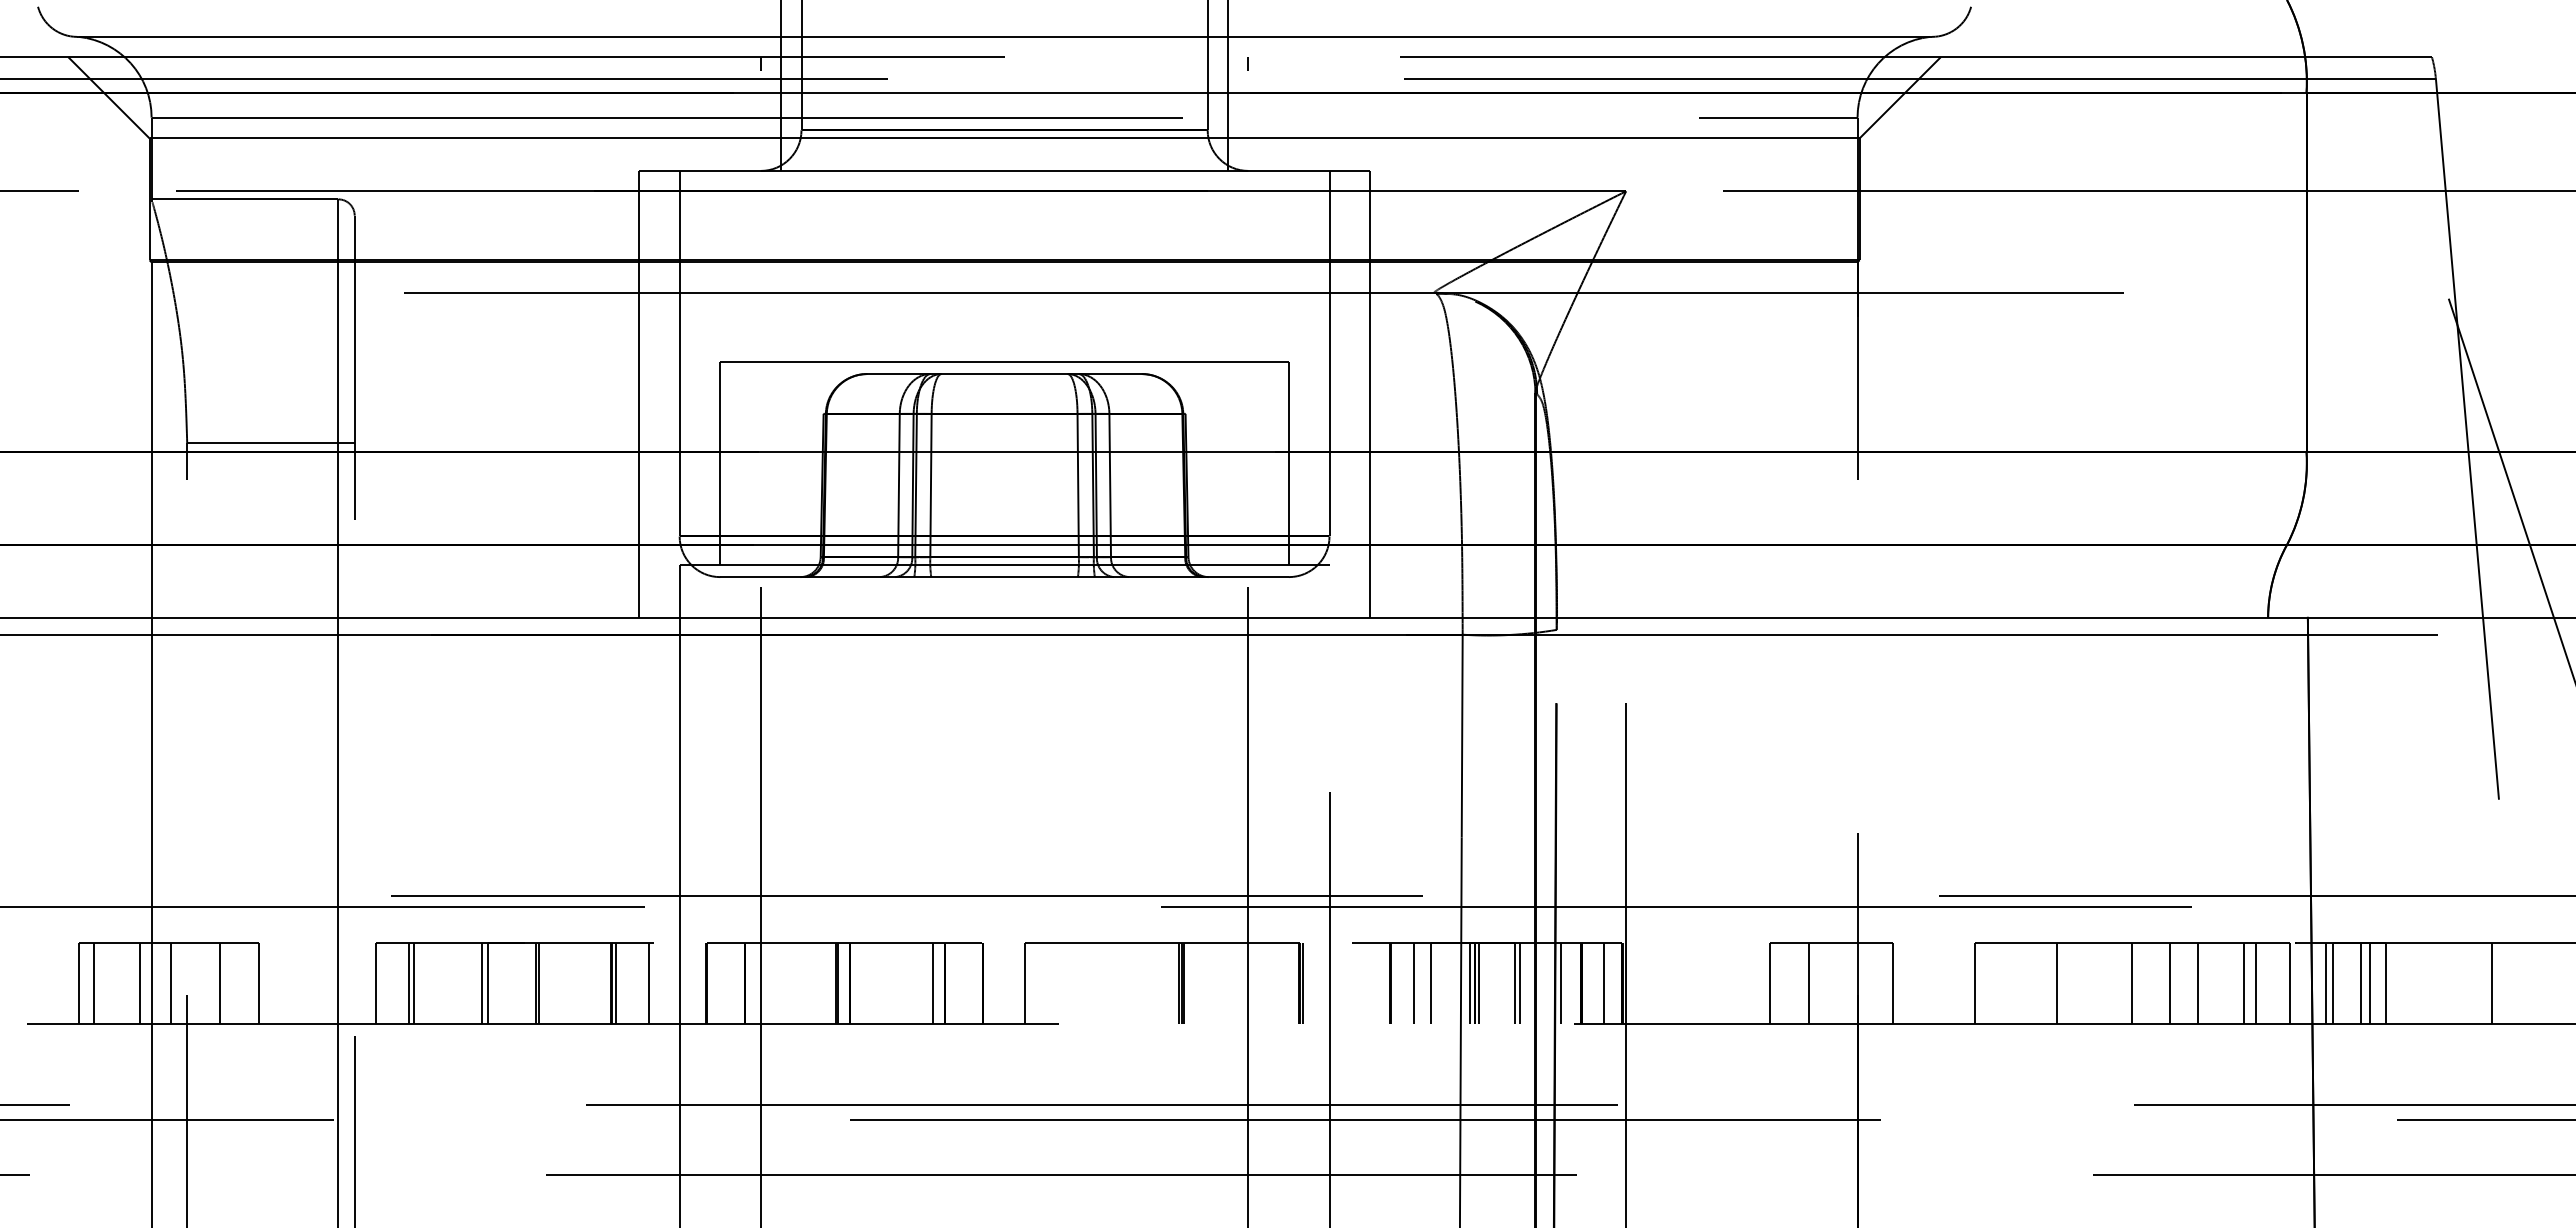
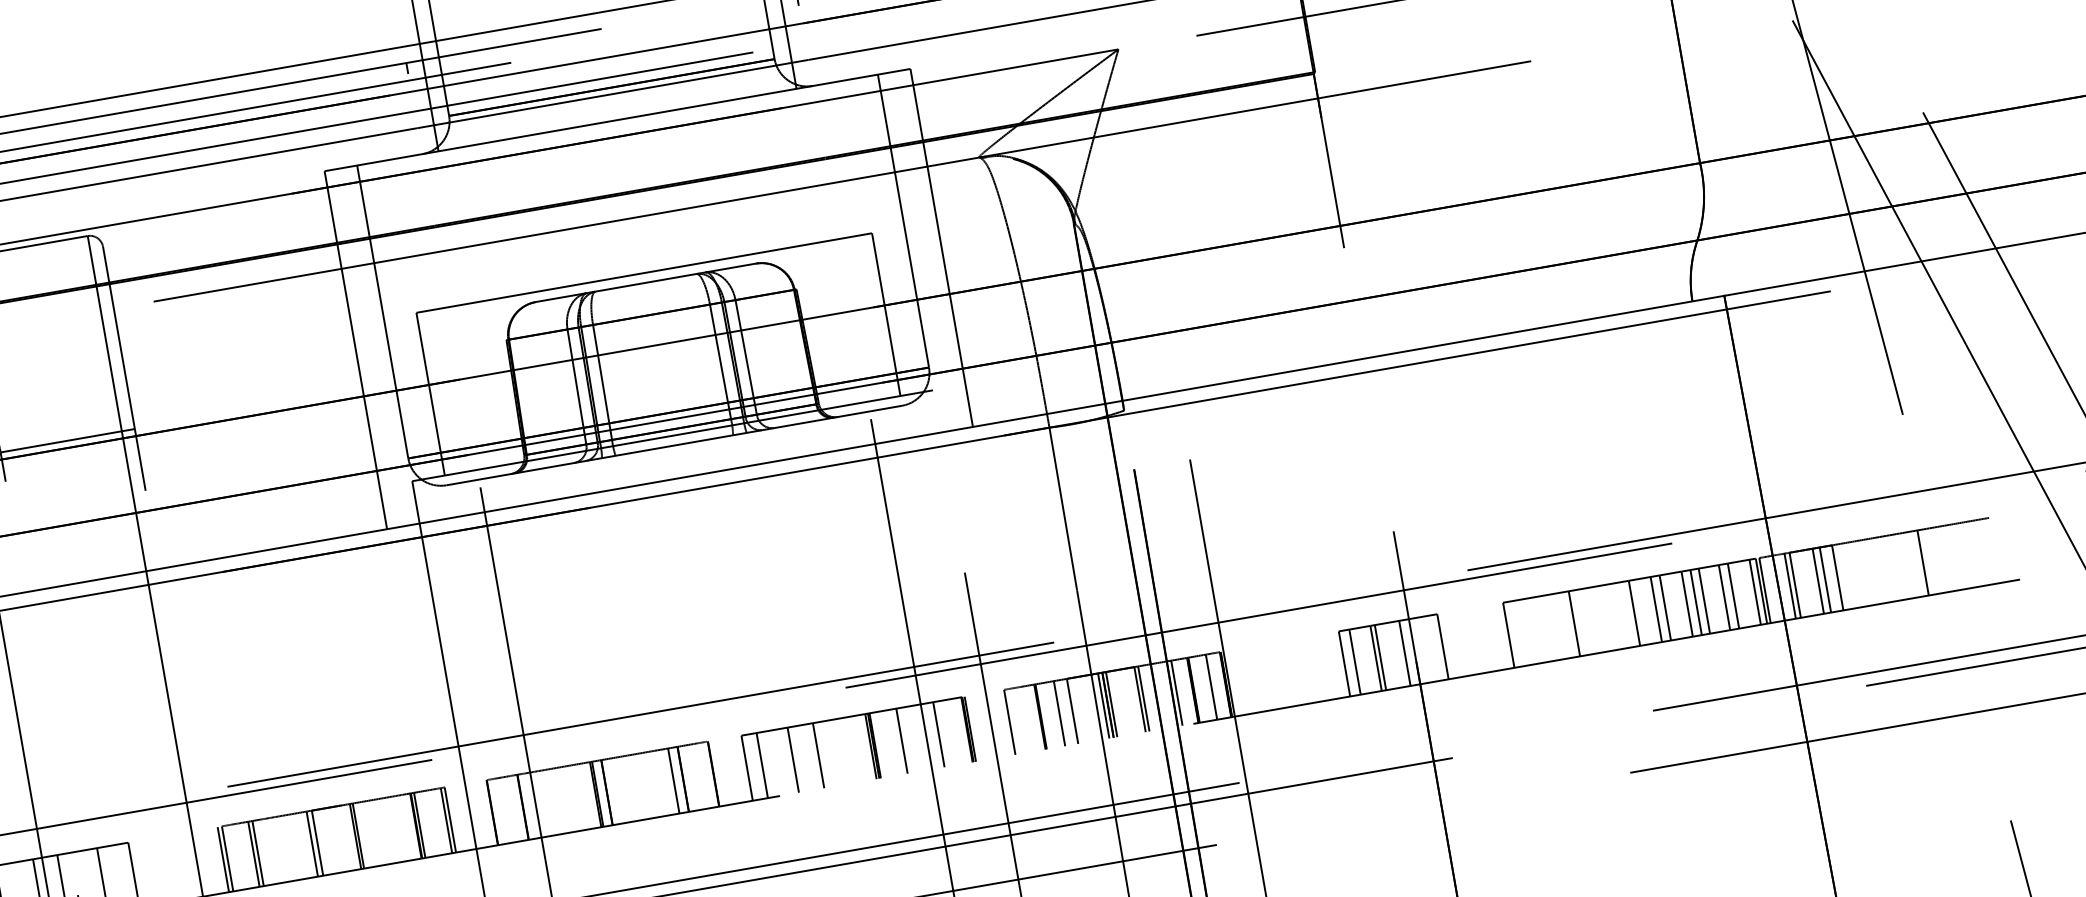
line: (370, 982) -> (222, 859), added
line: (654, 982) -> (450, 819), added
line: (1043, 982) -> (762, 764), added
line: (1082, 982) -> (793, 759), added
line: (1113, 982) -> (818, 755), added
line: (1217, 982) -> (901, 740), added
line: (1263, 982) -> (938, 734), added
line: (1352, 982) -> (1009, 721), added
line: (1783, 982) -> (1355, 661), added
line: (1814, 982) -> (1380, 657), added
line: (1845, 982) -> (1404, 652), added
line: (2159, 982) -> (1656, 608), added
line: (2208, 982) -> (1695, 602), added
line: (2219, 982) -> (1704, 600), added
line: (2282, 982) -> (1755, 591), added
line: (2294, 982) -> (1764, 589), added

